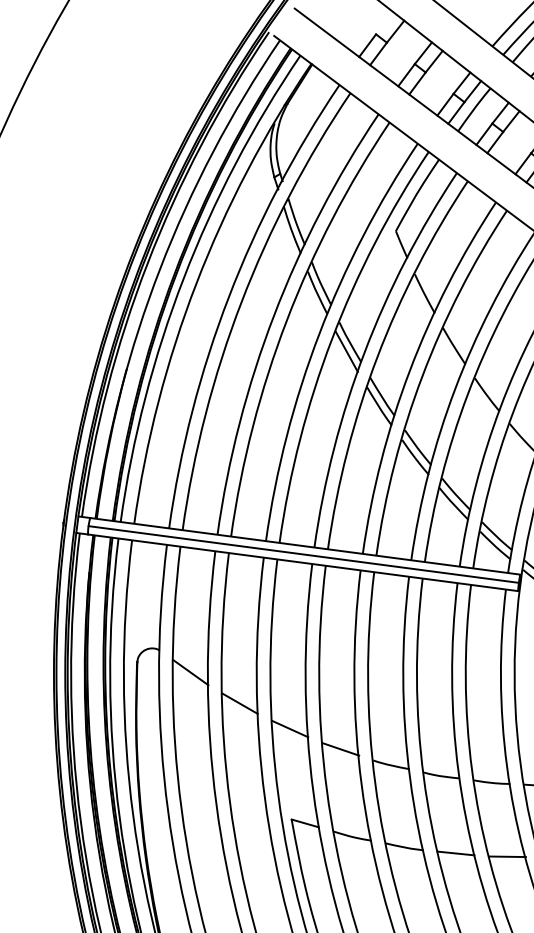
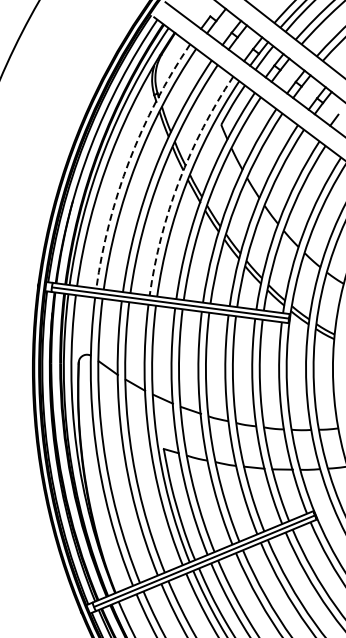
arc: (229, 297) -> (129, 161), solid -> dashed
arc: (320, 333) -> (179, 181), solid -> dashed

